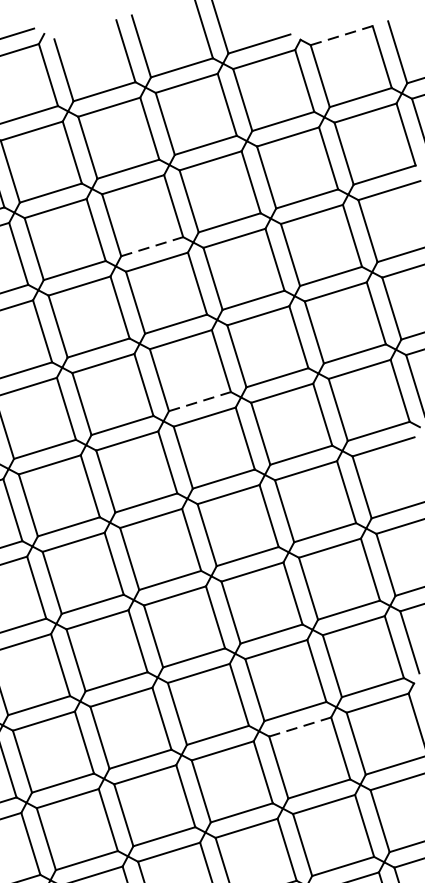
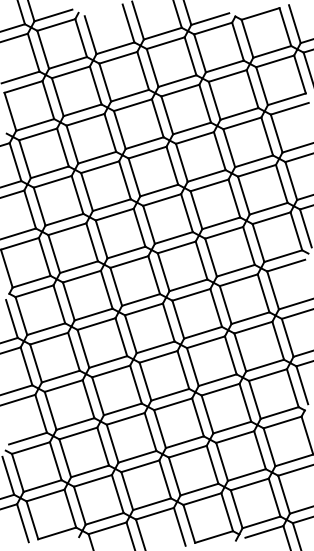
line: (341, 34) -> (260, 13), dashed -> solid
line: (151, 247) -> (144, 143), dashed -> solid
line: (199, 400) -> (173, 237), dashed -> solid
line: (300, 727) -> (235, 437), dashed -> solid

